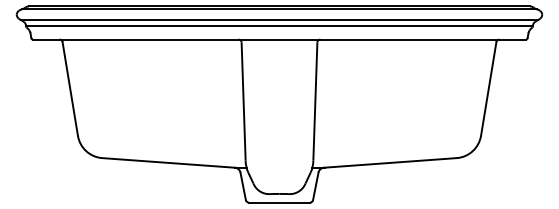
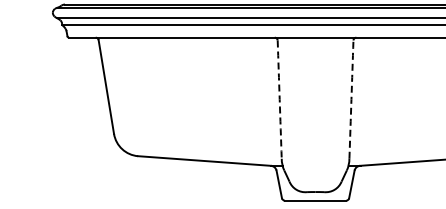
arc: (243, 101) -> (279, 99), solid -> dashed
arc: (315, 101) -> (351, 99), solid -> dashed

